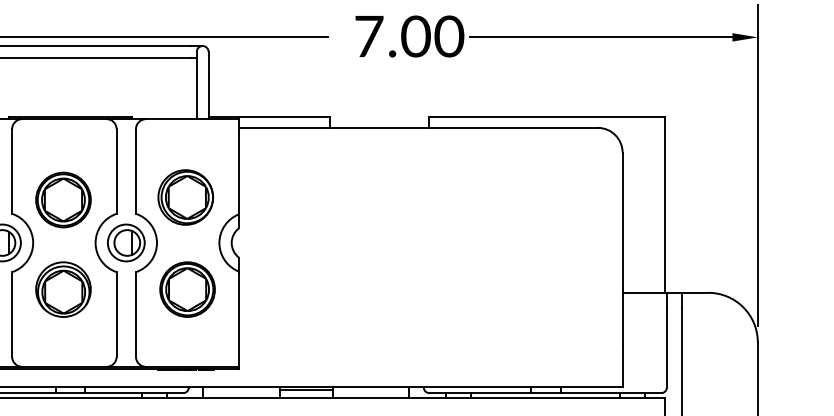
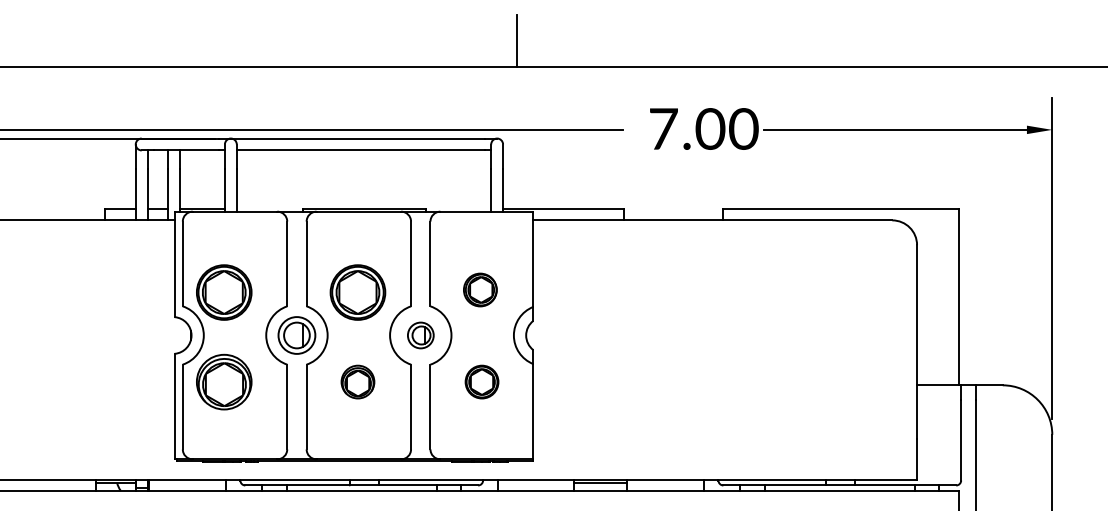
part: (186, 196) -> (480, 289), size x0.6
part: (126, 242) -> (420, 335), size x0.7
part: (63, 288) -> (357, 381), size x0.6
part: (187, 288) -> (481, 381), size x0.6

